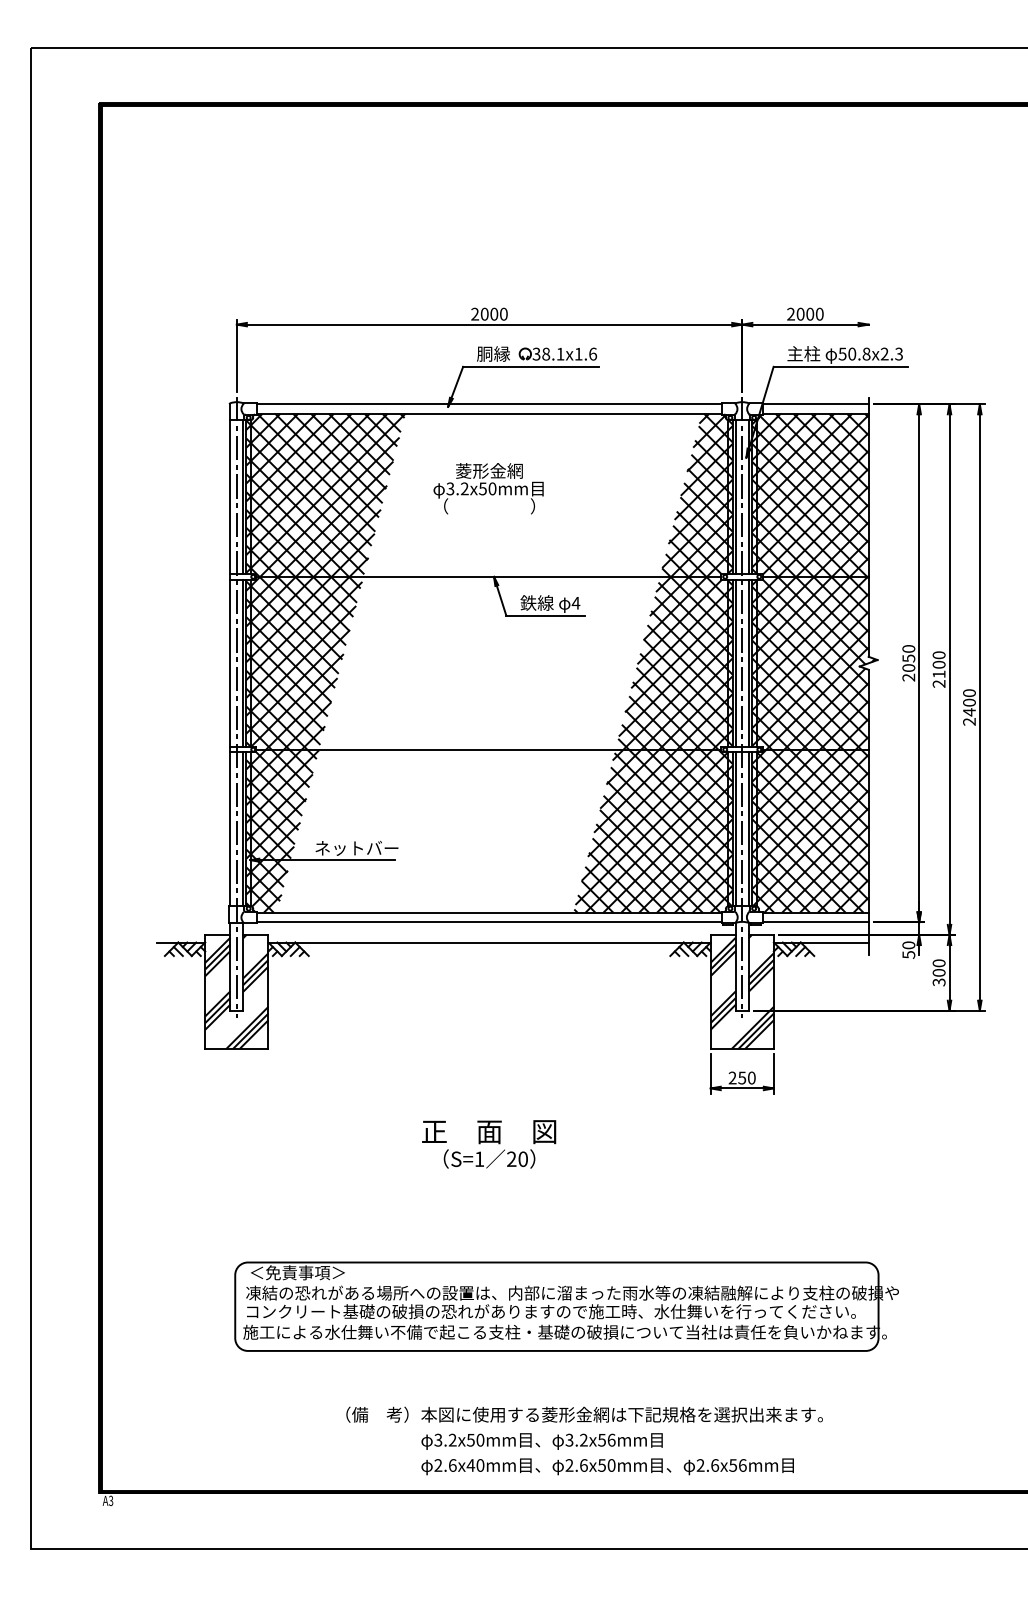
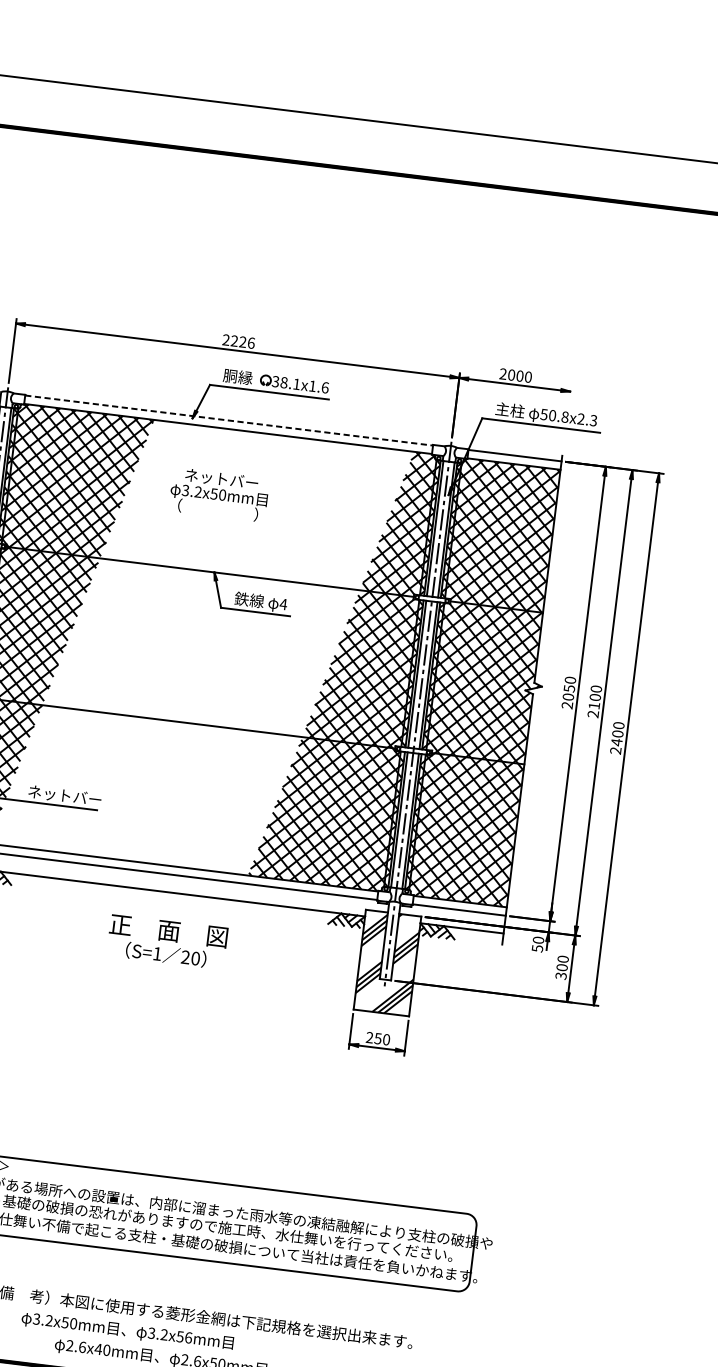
text: (493, 313) -> (242, 341), 2000 -> 2226
line: (489, 404) -> (229, 420), solid -> dashed
text: (489, 470) -> (221, 478), 菱形金網 -> ネットバー
text: (489, 1144) -> (167, 942), moved
text: (541, 1441) -> (127, 1331), moved

